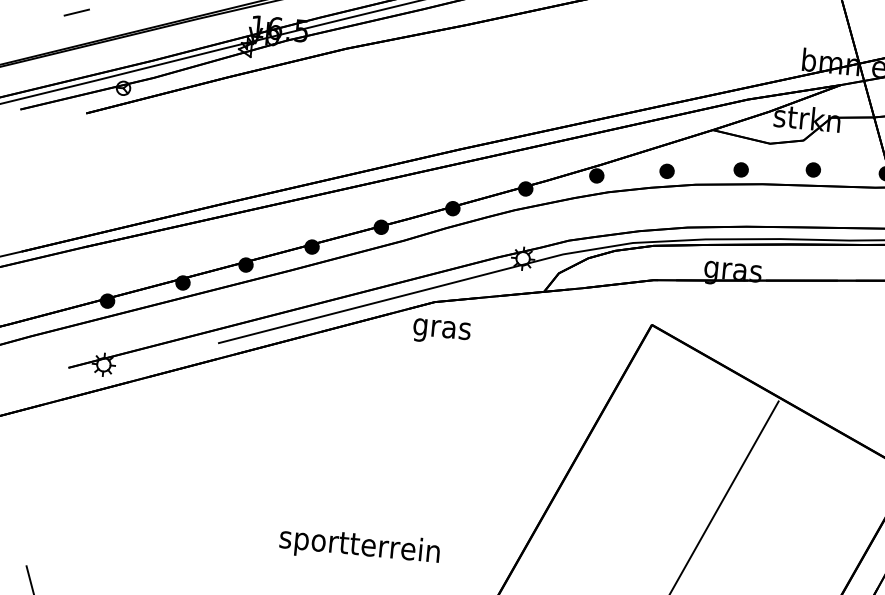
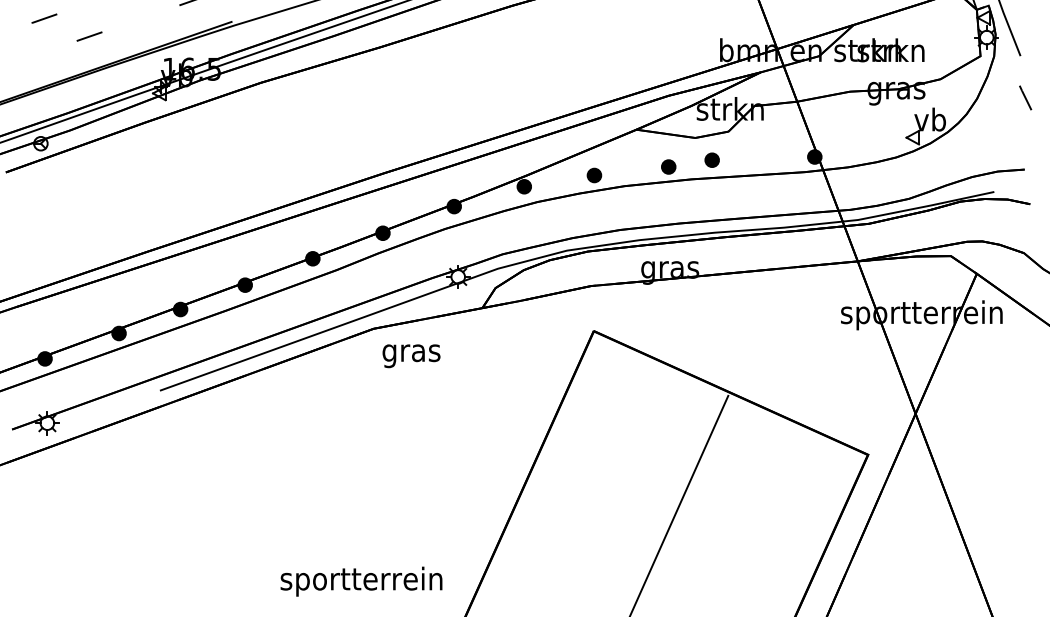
part: (812, 169) -> (711, 159), moved
text: (441, 332) -> (411, 356), moved
text: (359, 546) -> (361, 581), moved

